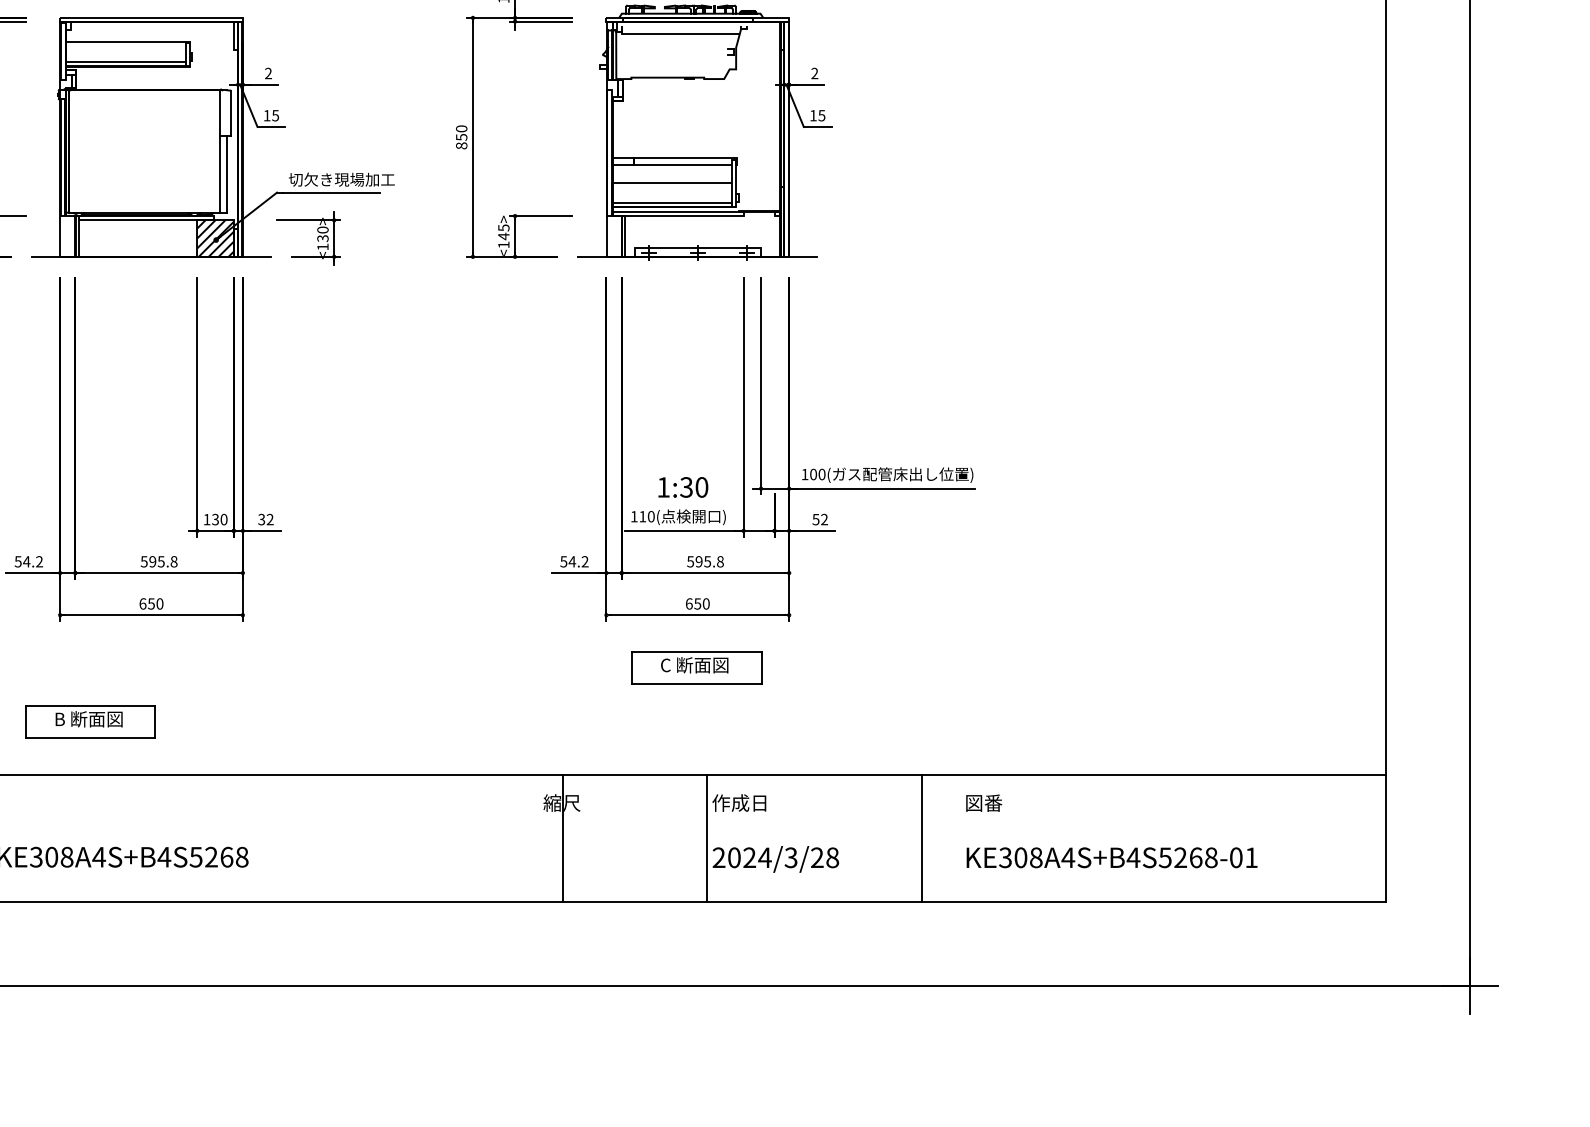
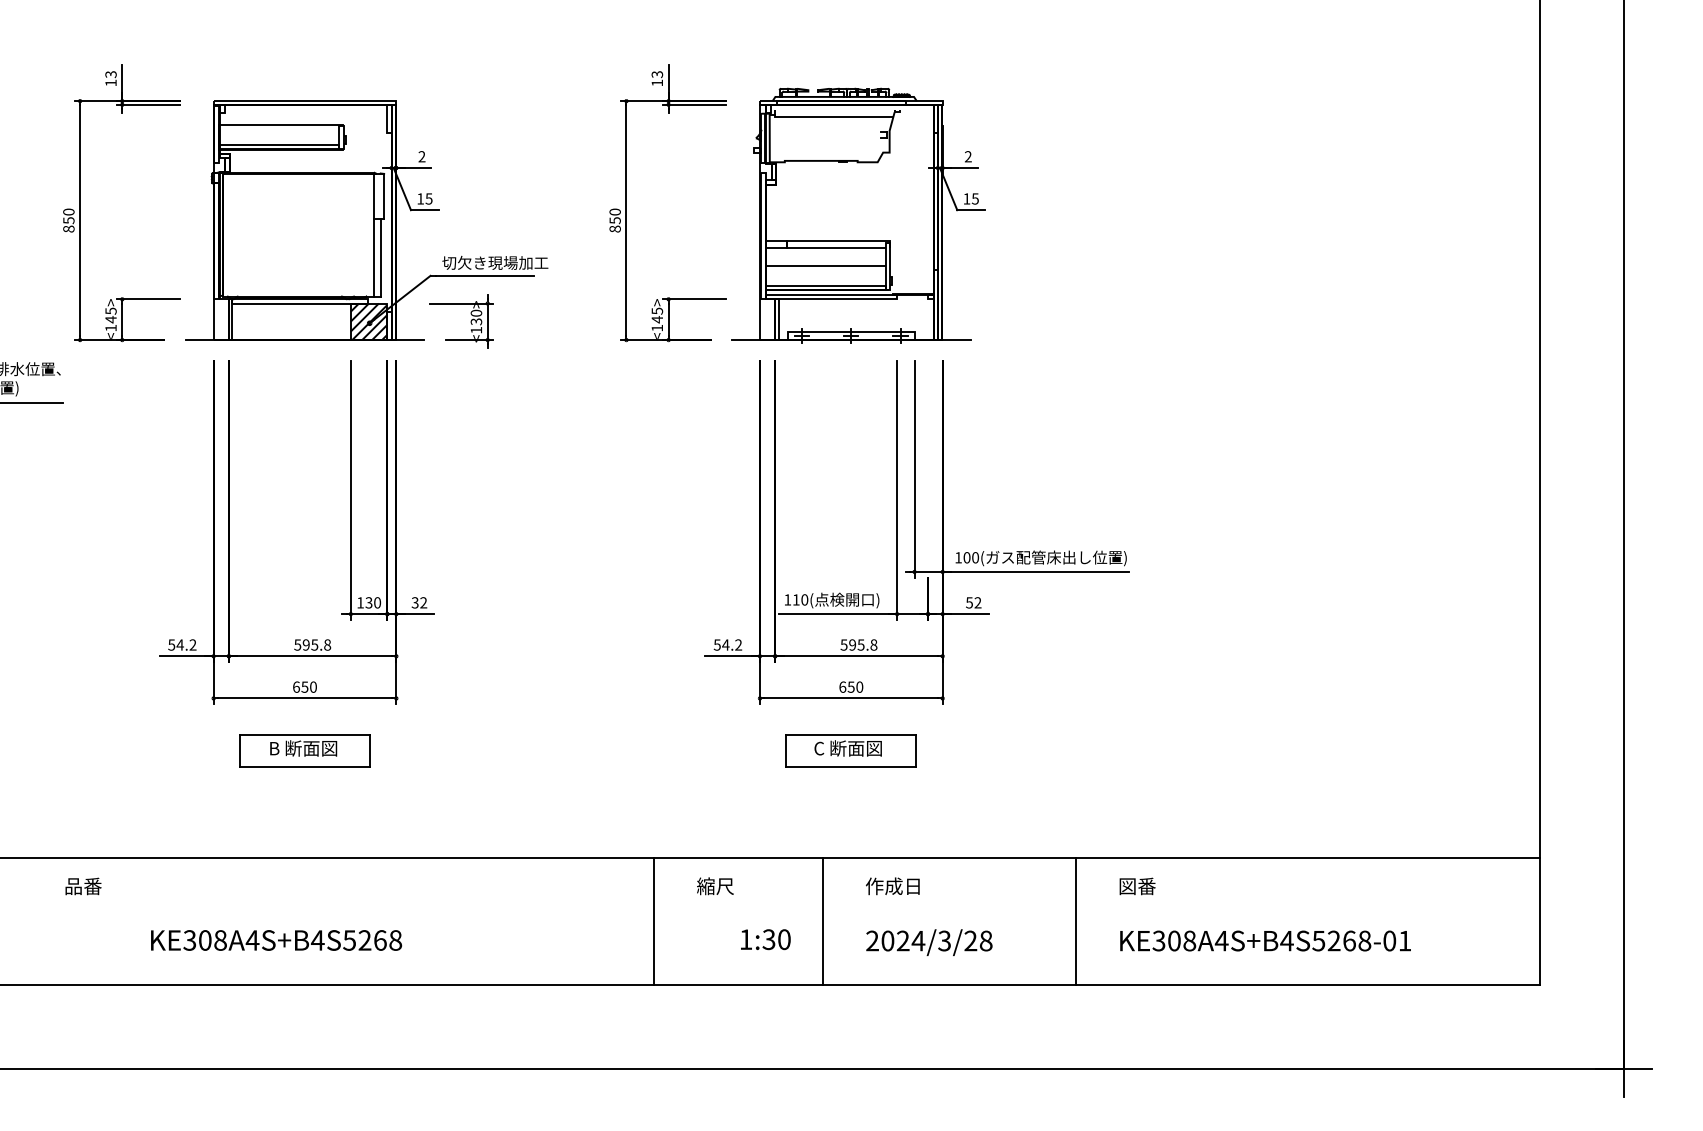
text: (683, 487) -> (765, 939), moved
part: (90, 721) -> (304, 750), moved
line: (563, 838) -> (654, 921), moved
line: (707, 838) -> (822, 921), moved

